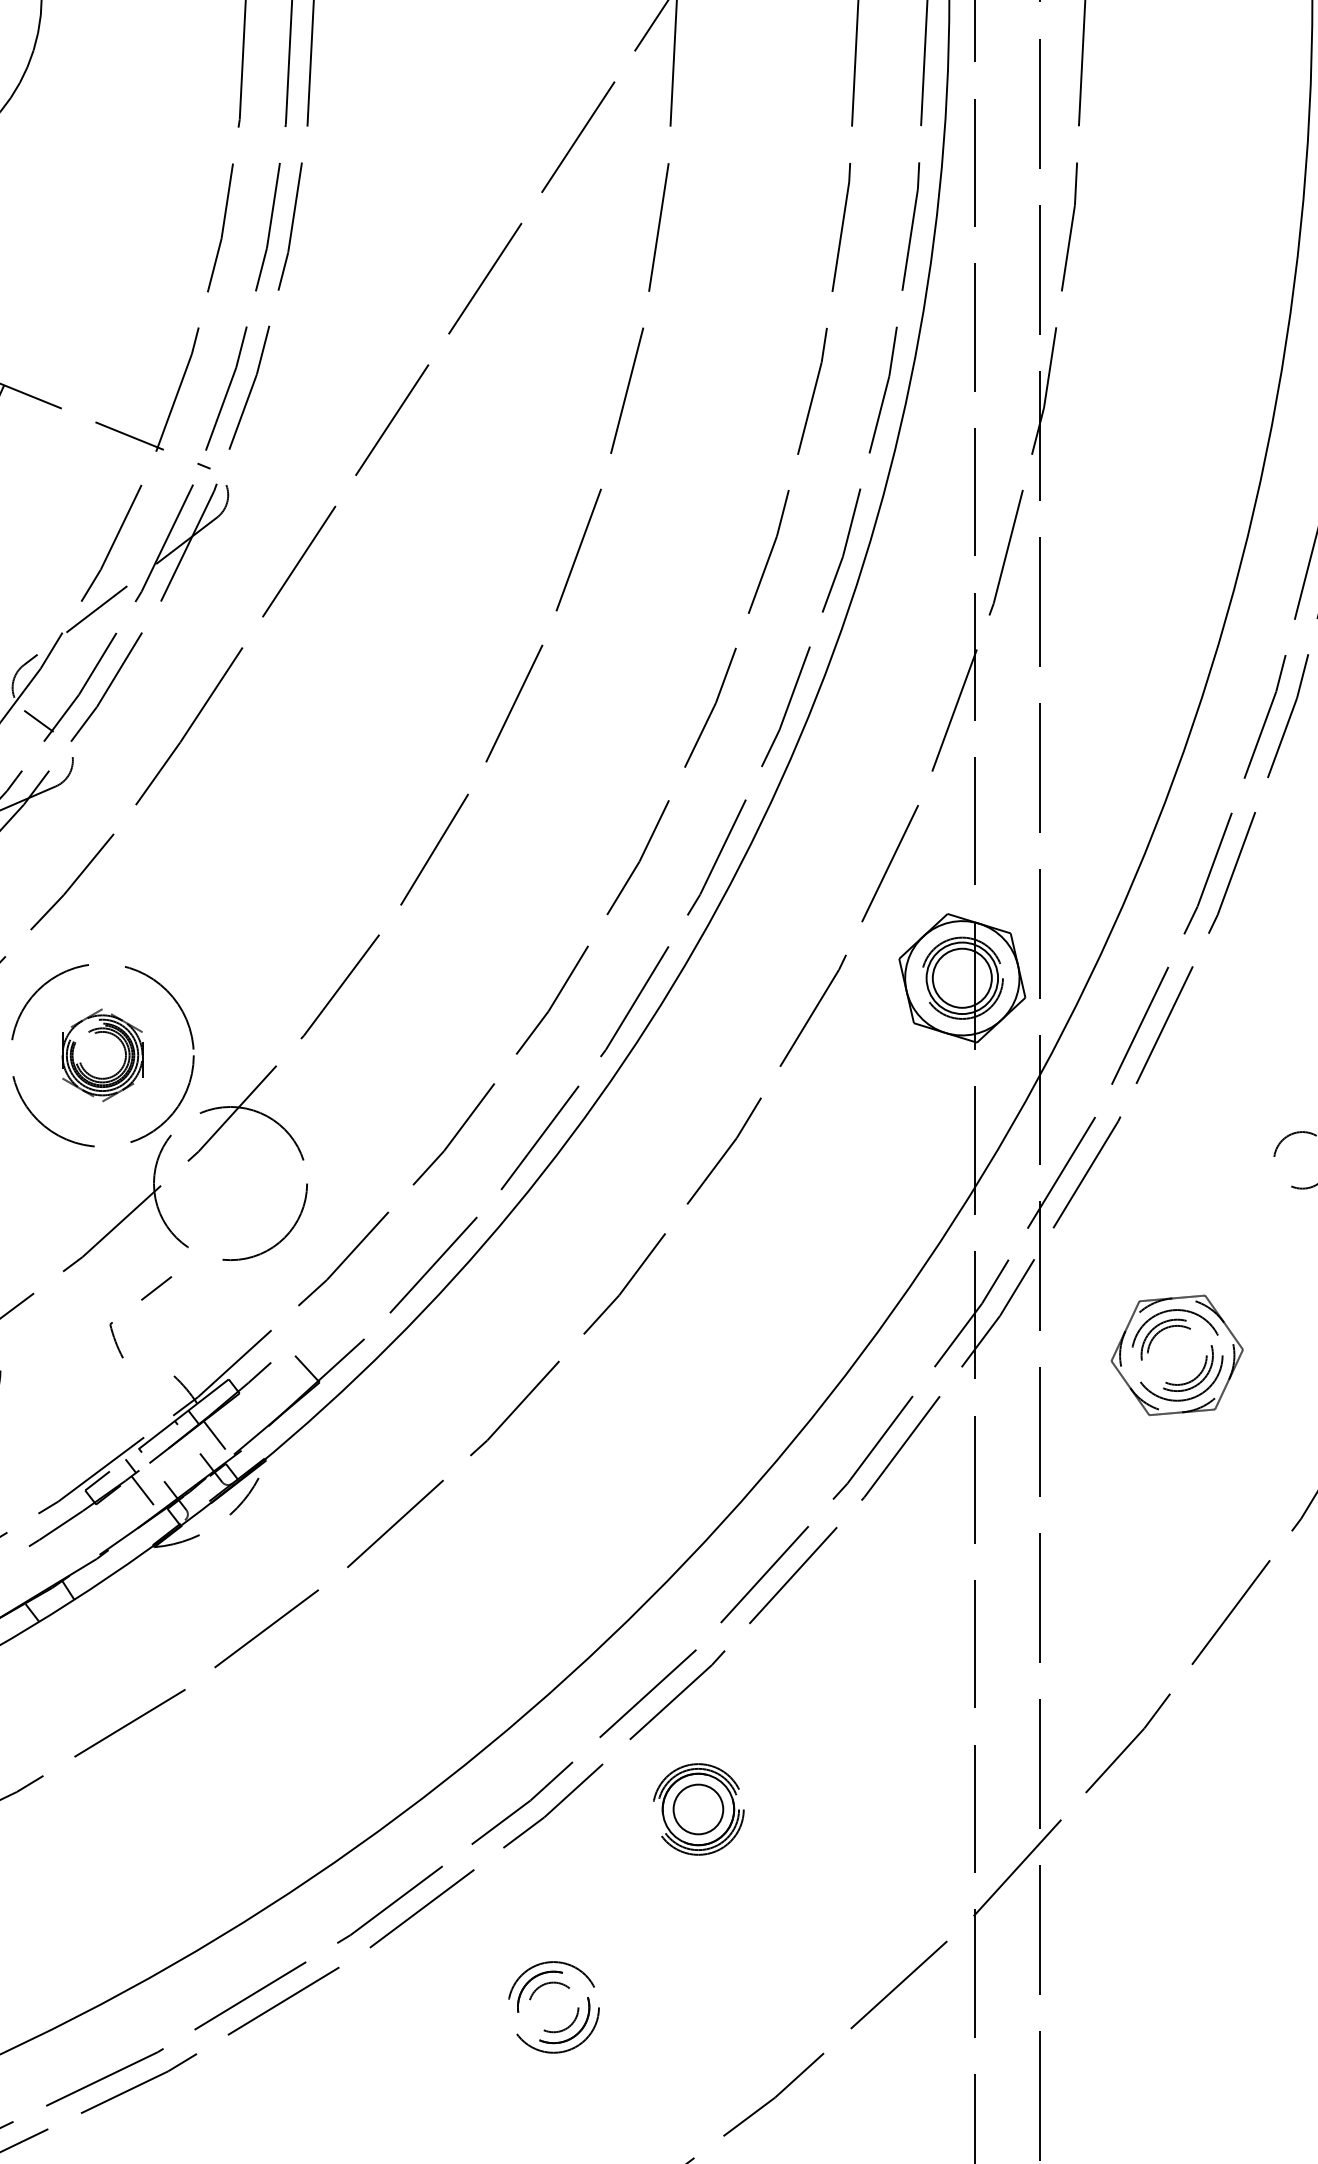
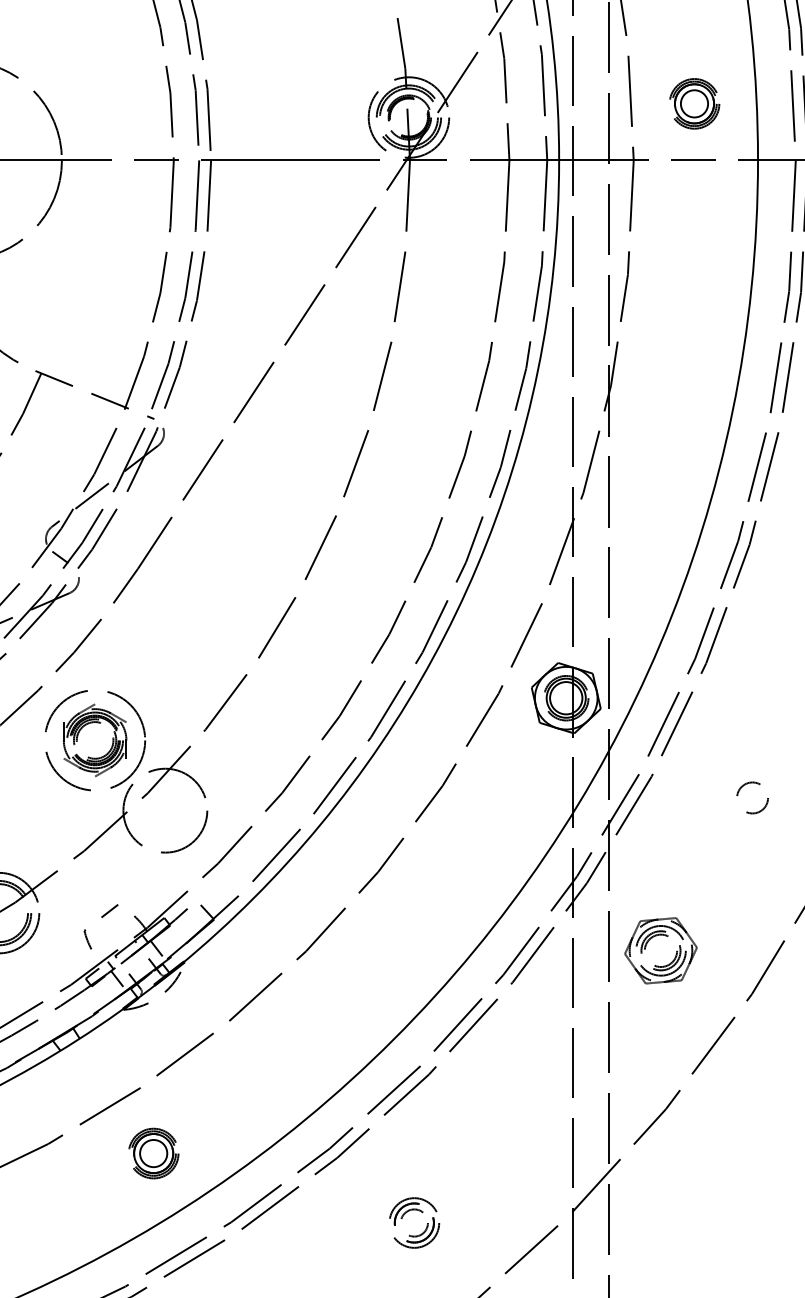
part: (103, 1055) -> (95, 740), size x1.43
part: (141, 1300) -> (101, 917), moved
part: (1176, 1354) -> (660, 950), moved
part: (698, 1809) -> (153, 1153), moved
part: (553, 1984) -> (414, 1210), moved

